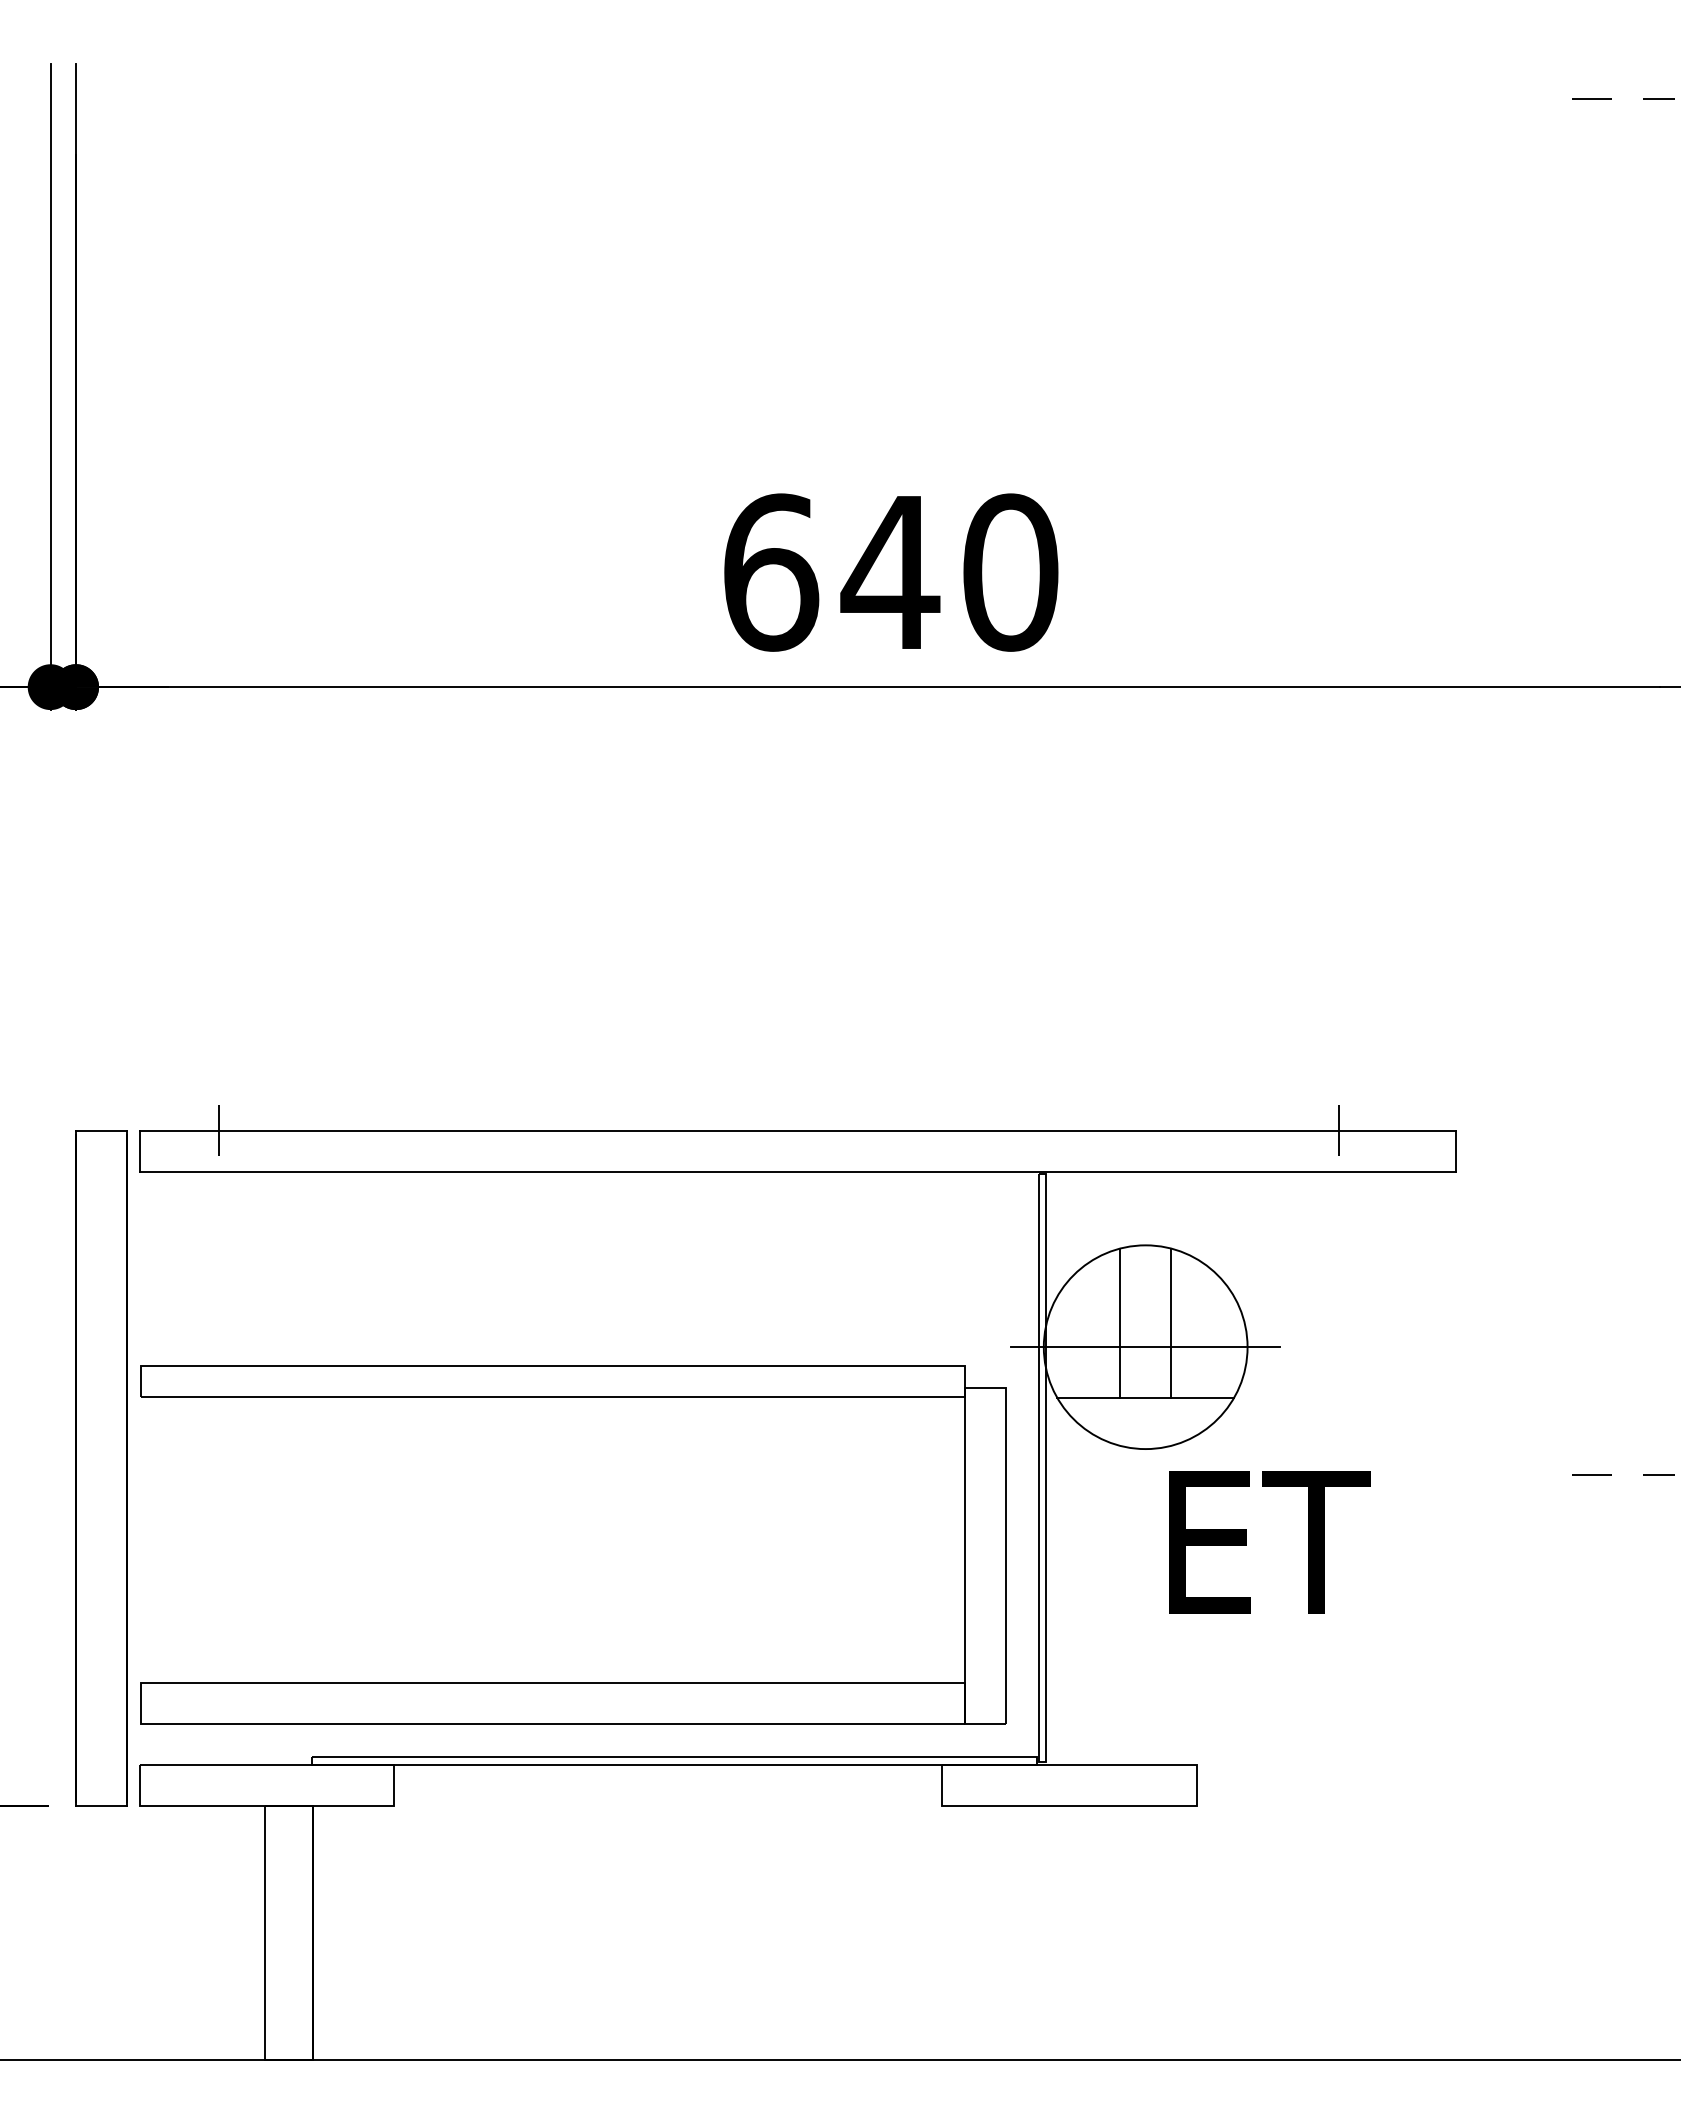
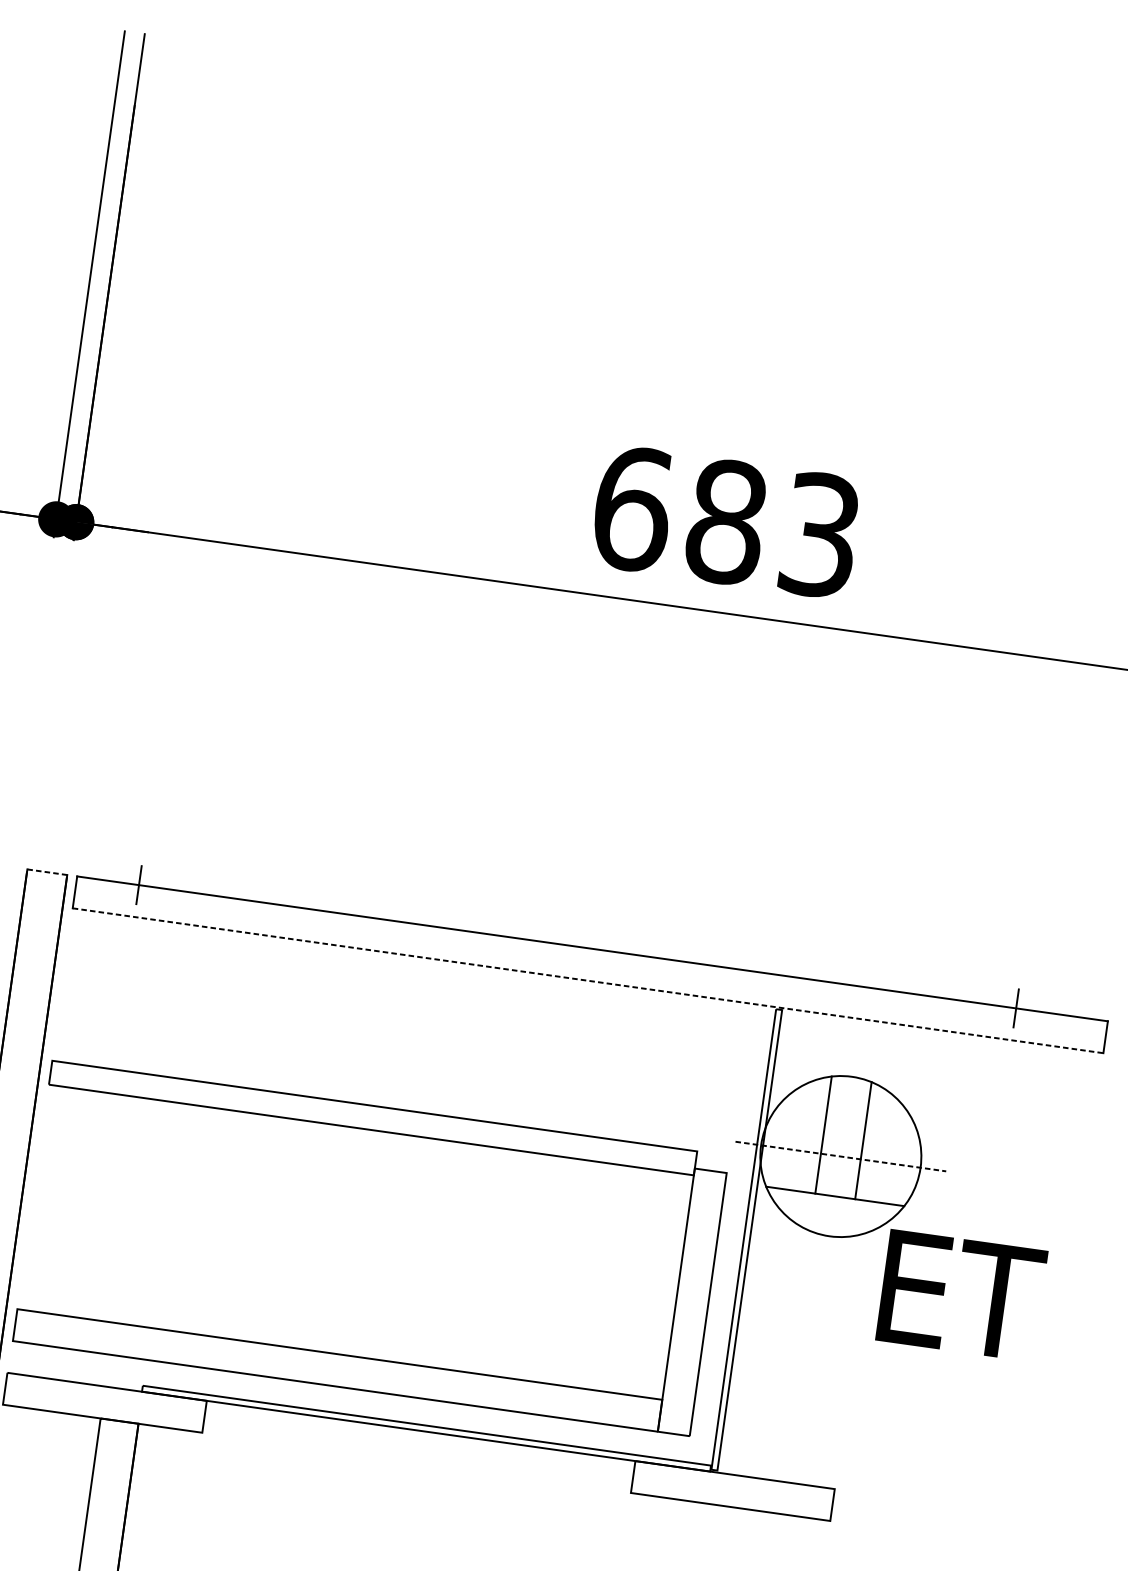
text: (949, 572) -> (772, 528), 640 -> 683
line: (102, 1130) -> (48, 872), solid -> dashed
line: (798, 1171) -> (588, 980), solid -> dashed
line: (1145, 1347) -> (840, 1156), solid -> dashed
text: (1269, 1542) -> (961, 1295), moved

